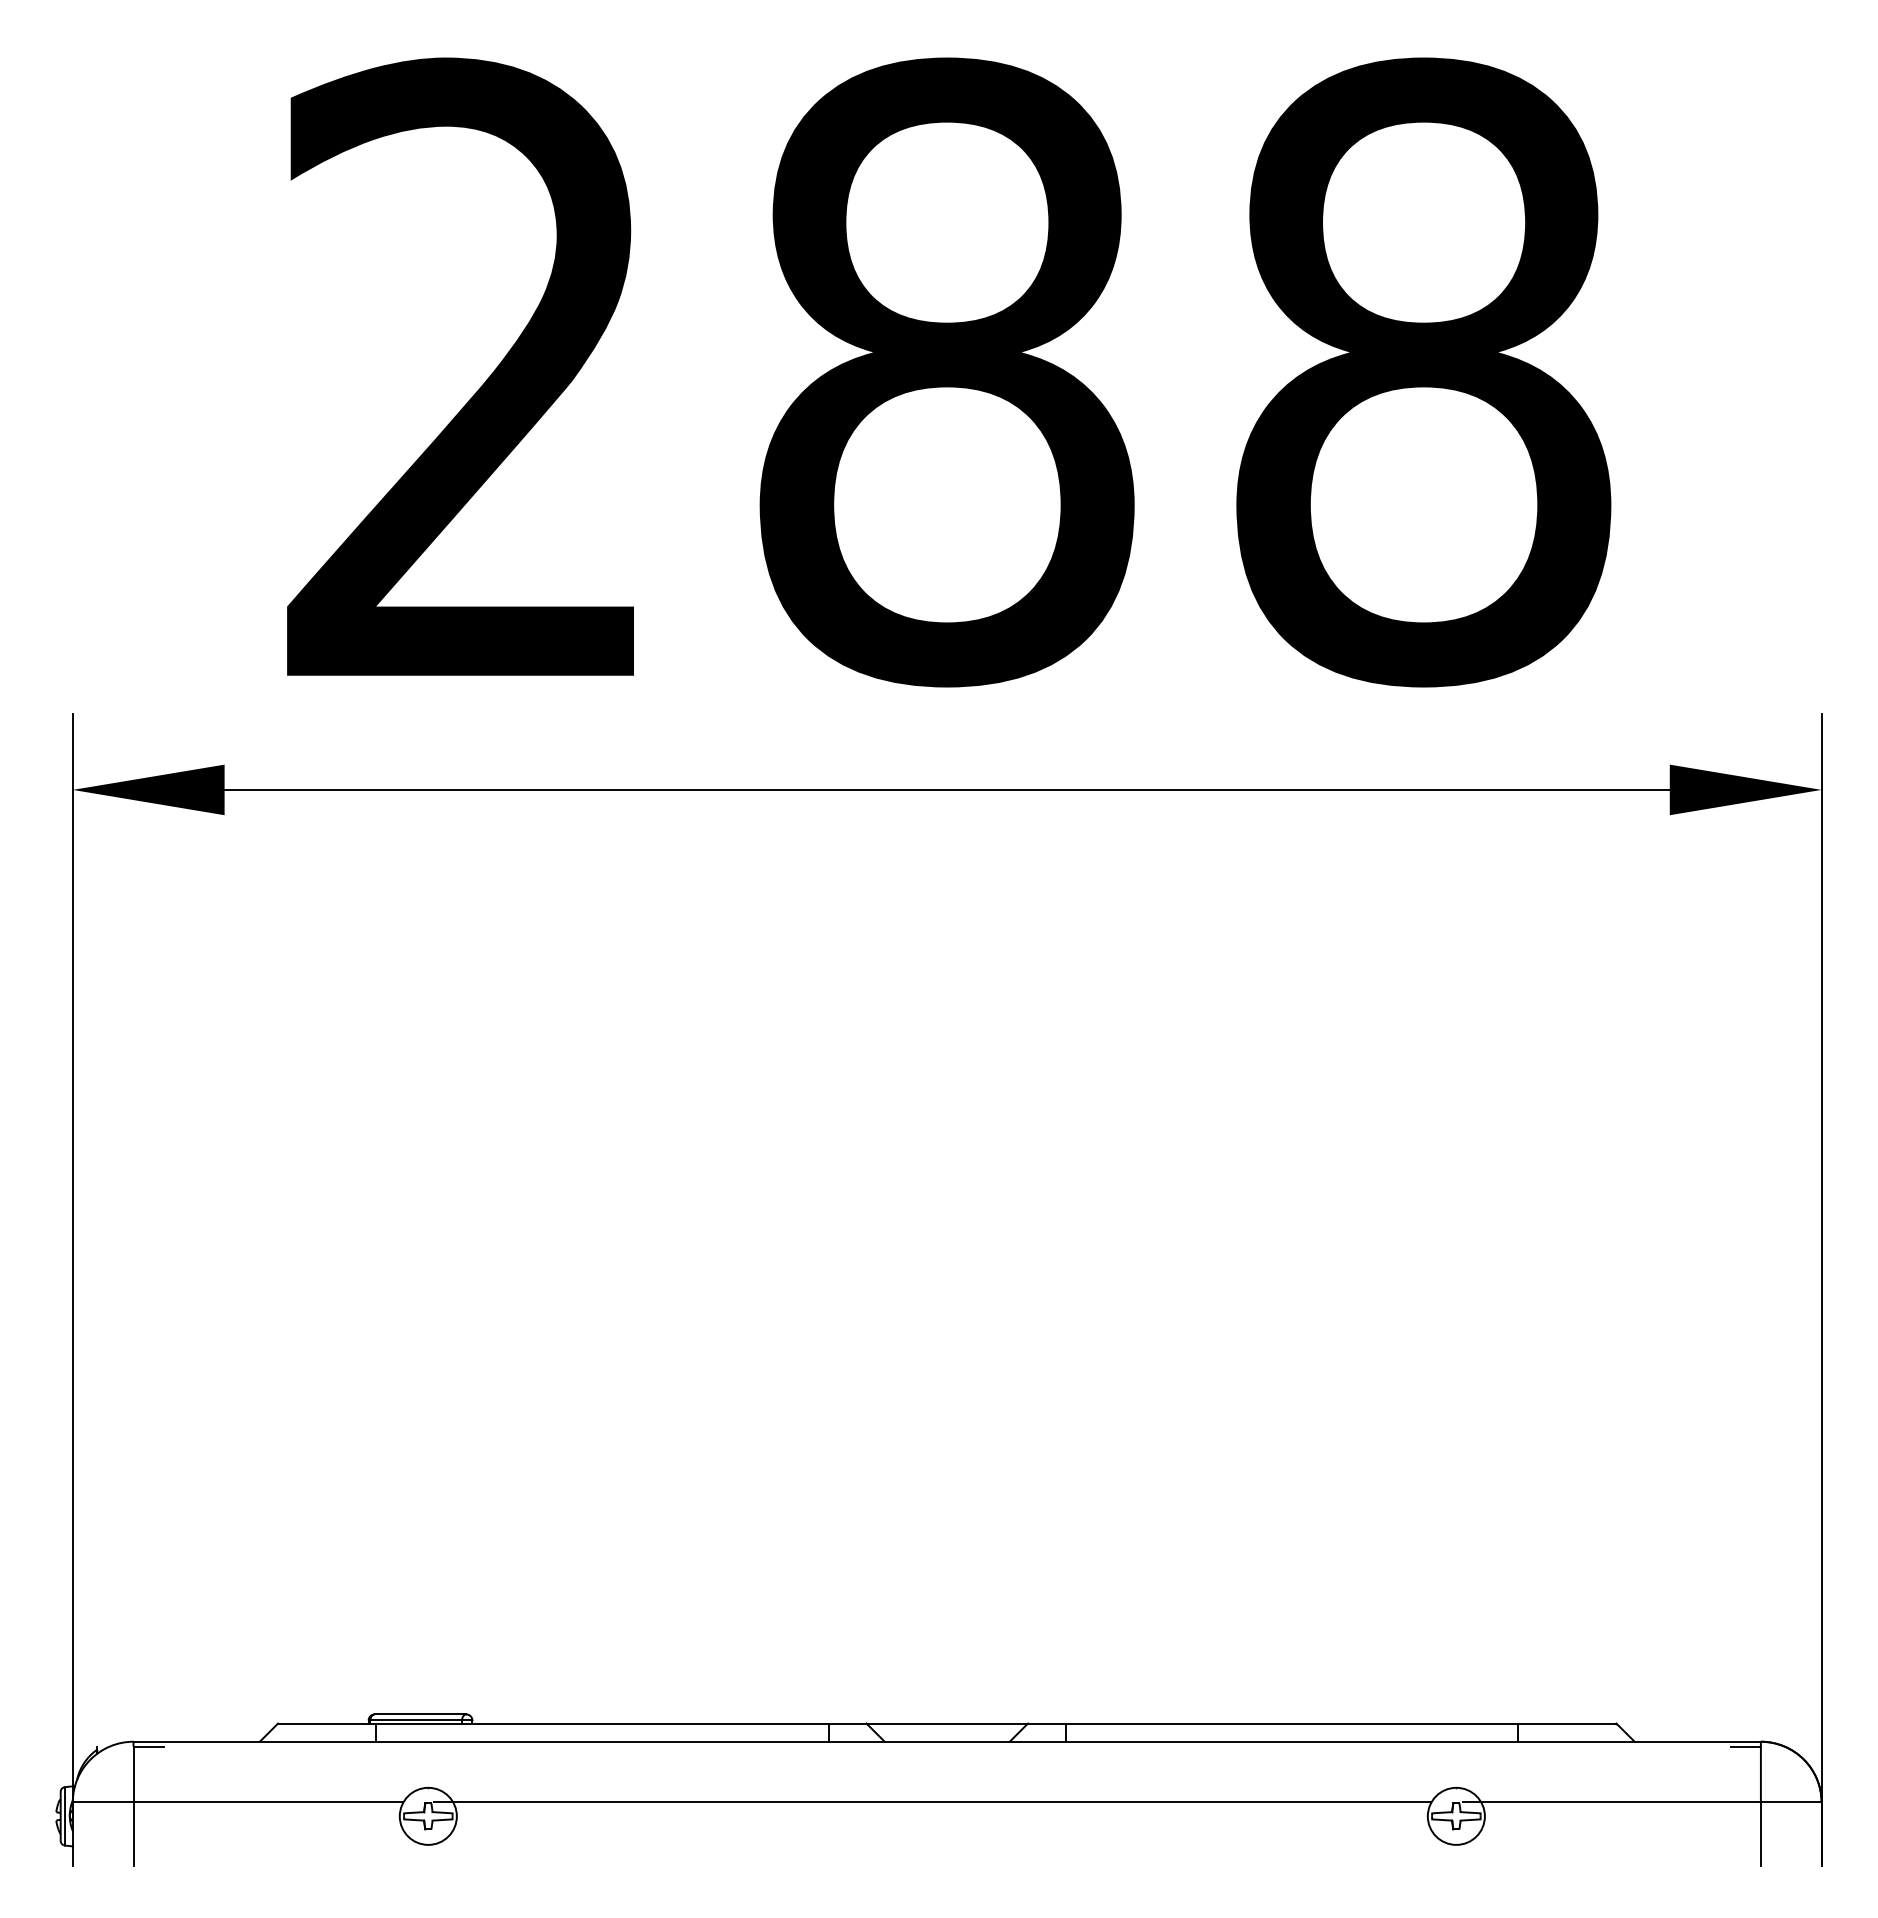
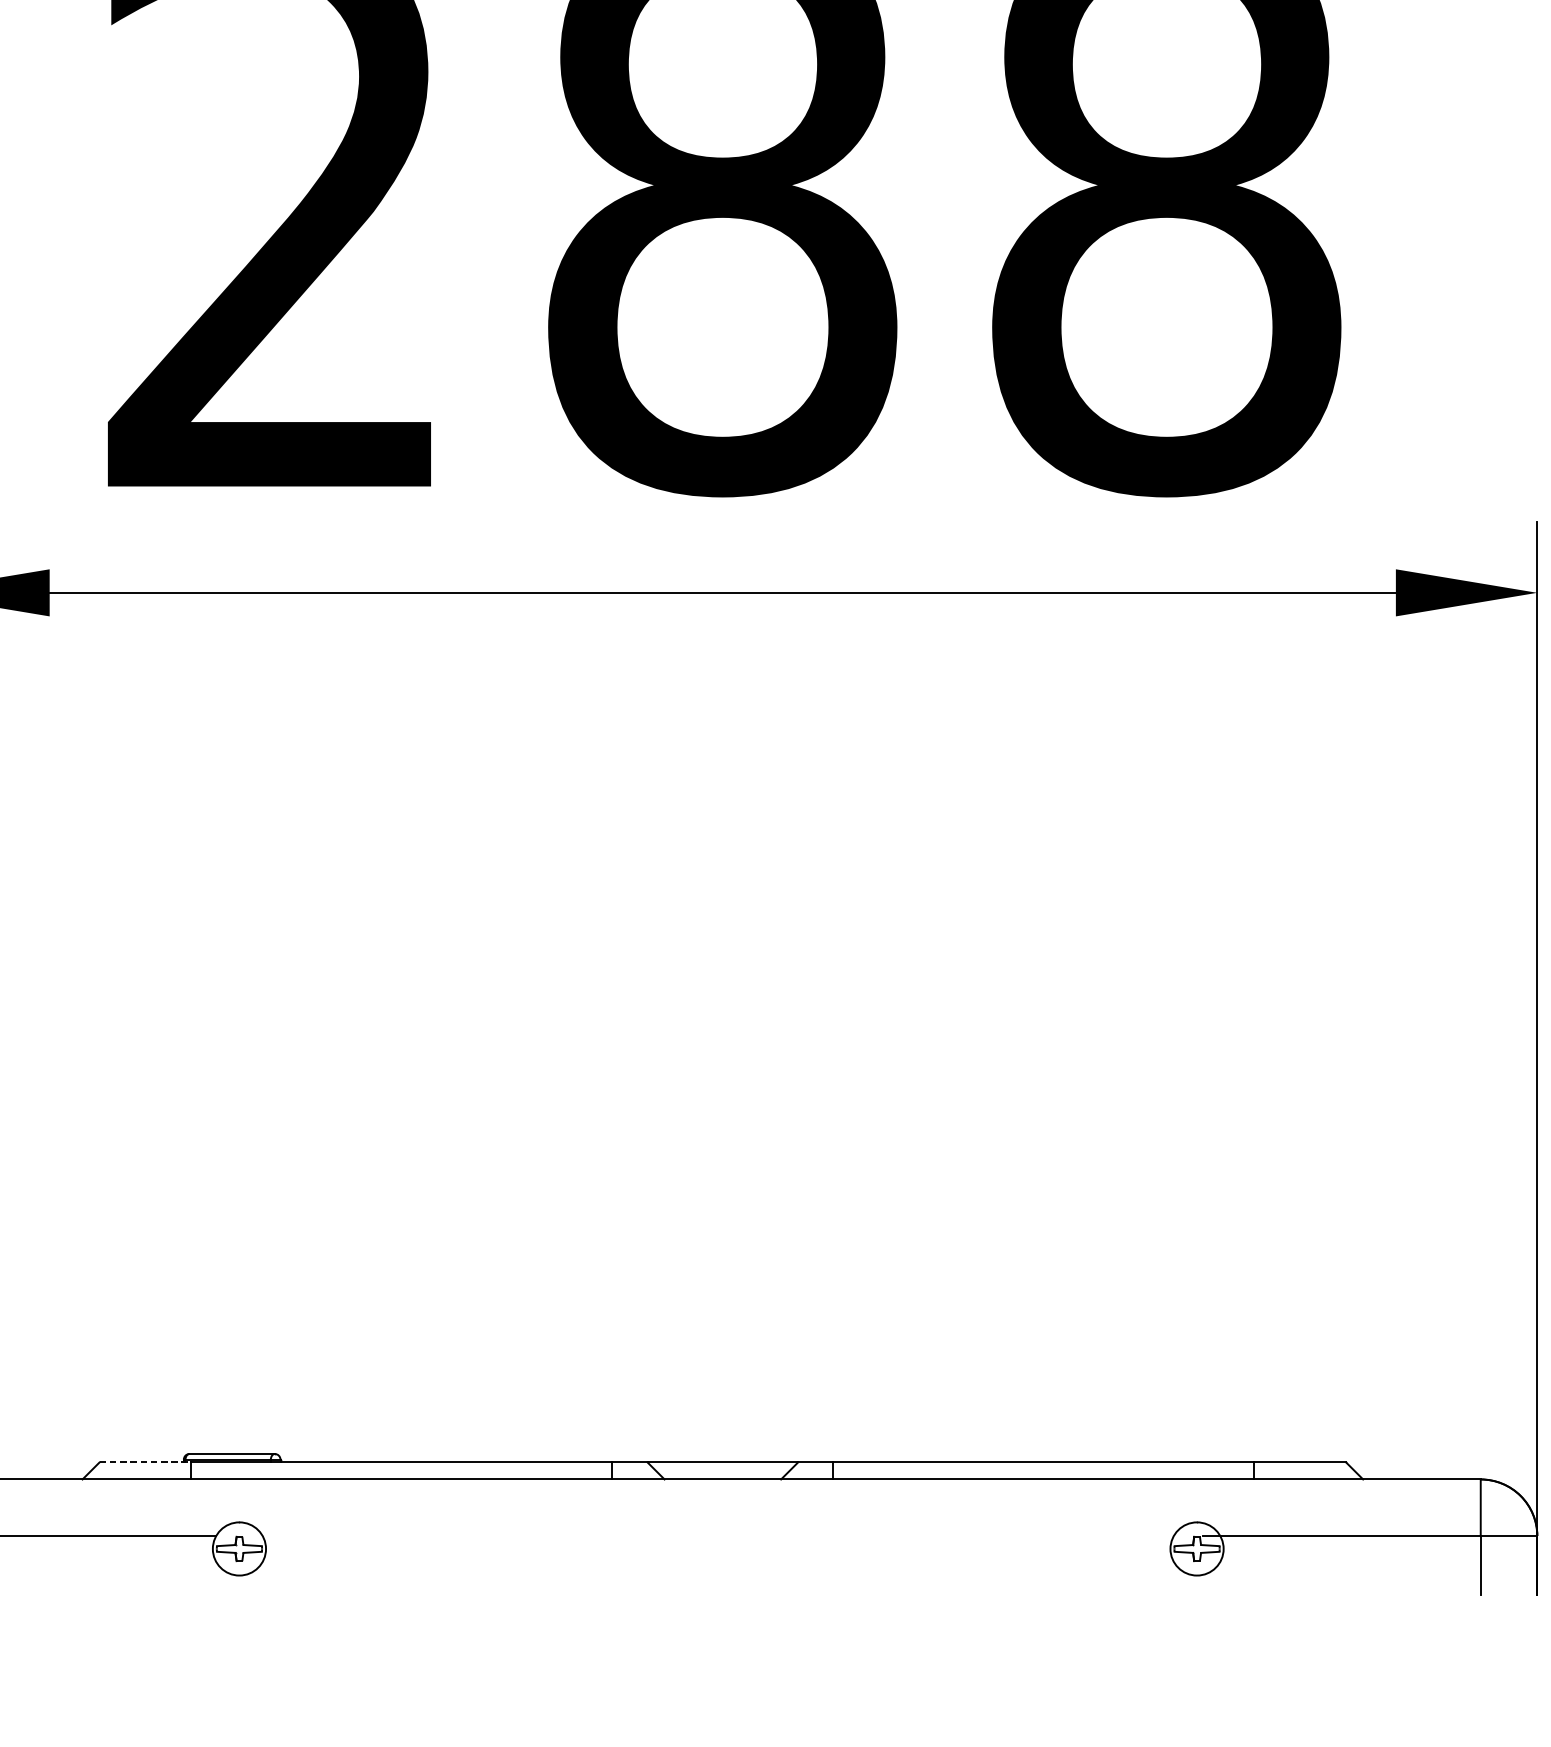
line: (327, 1723) -> (145, 1462), solid -> dashed
line: (1745, 1746) -> (1466, 1483), removed
line: (932, 1802) -> (709, 1536), removed

